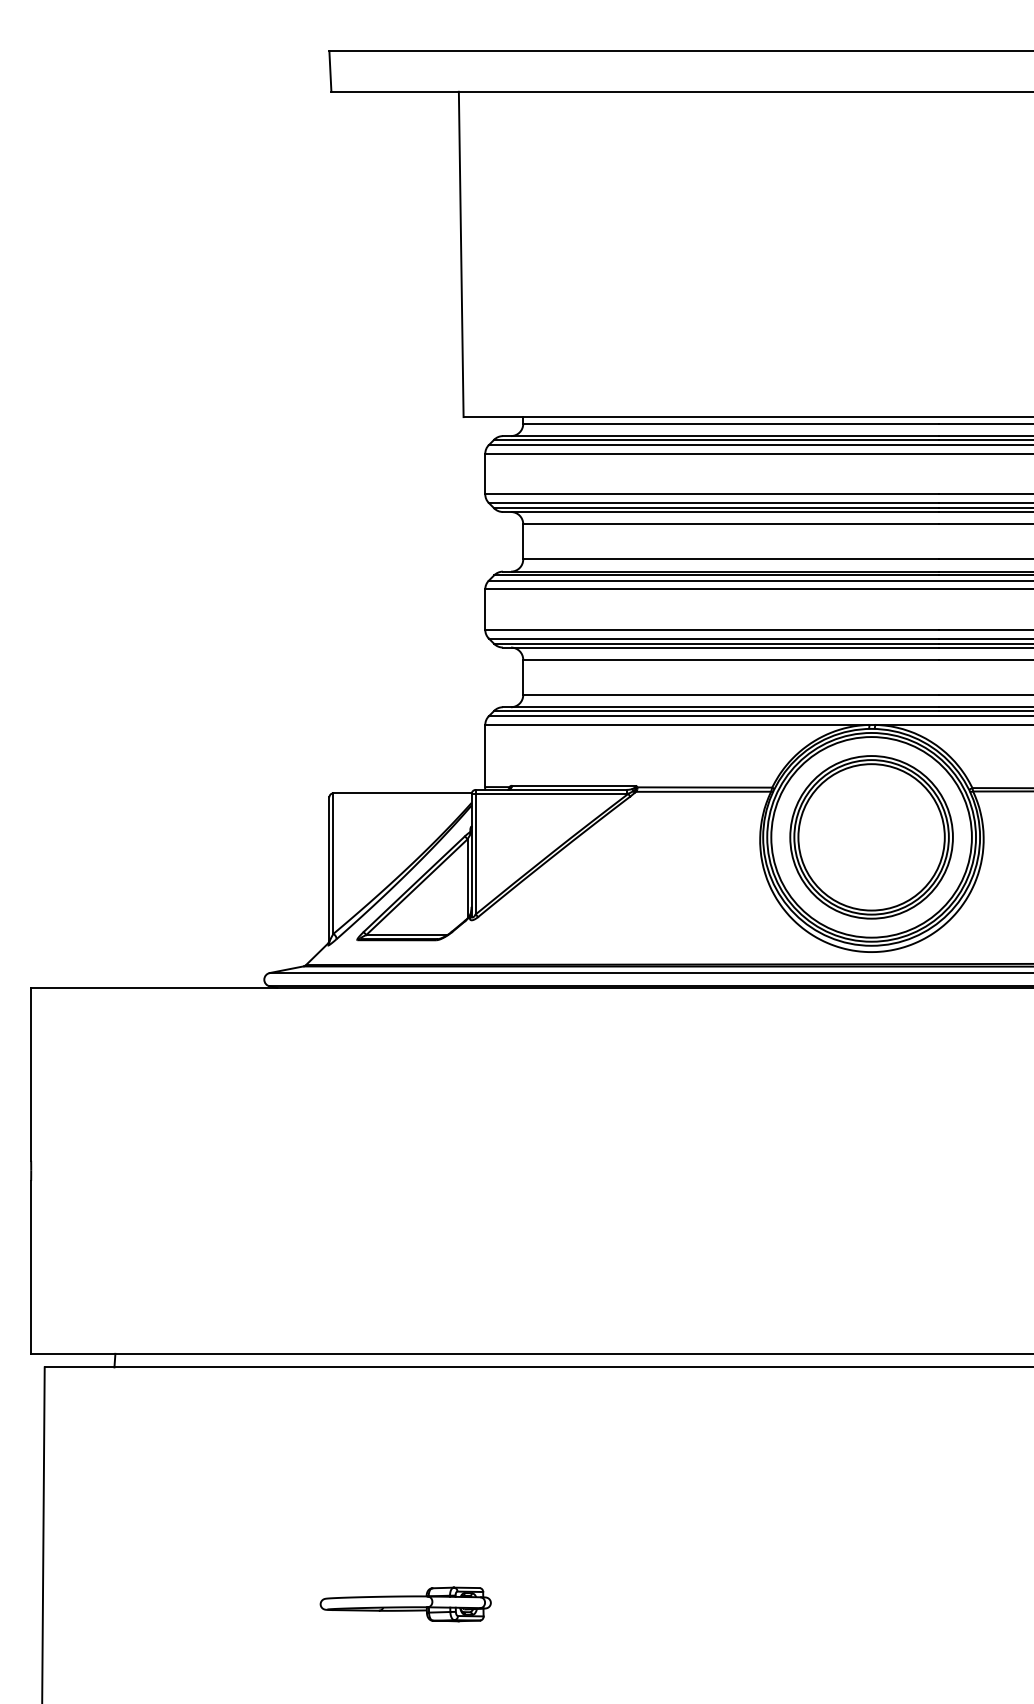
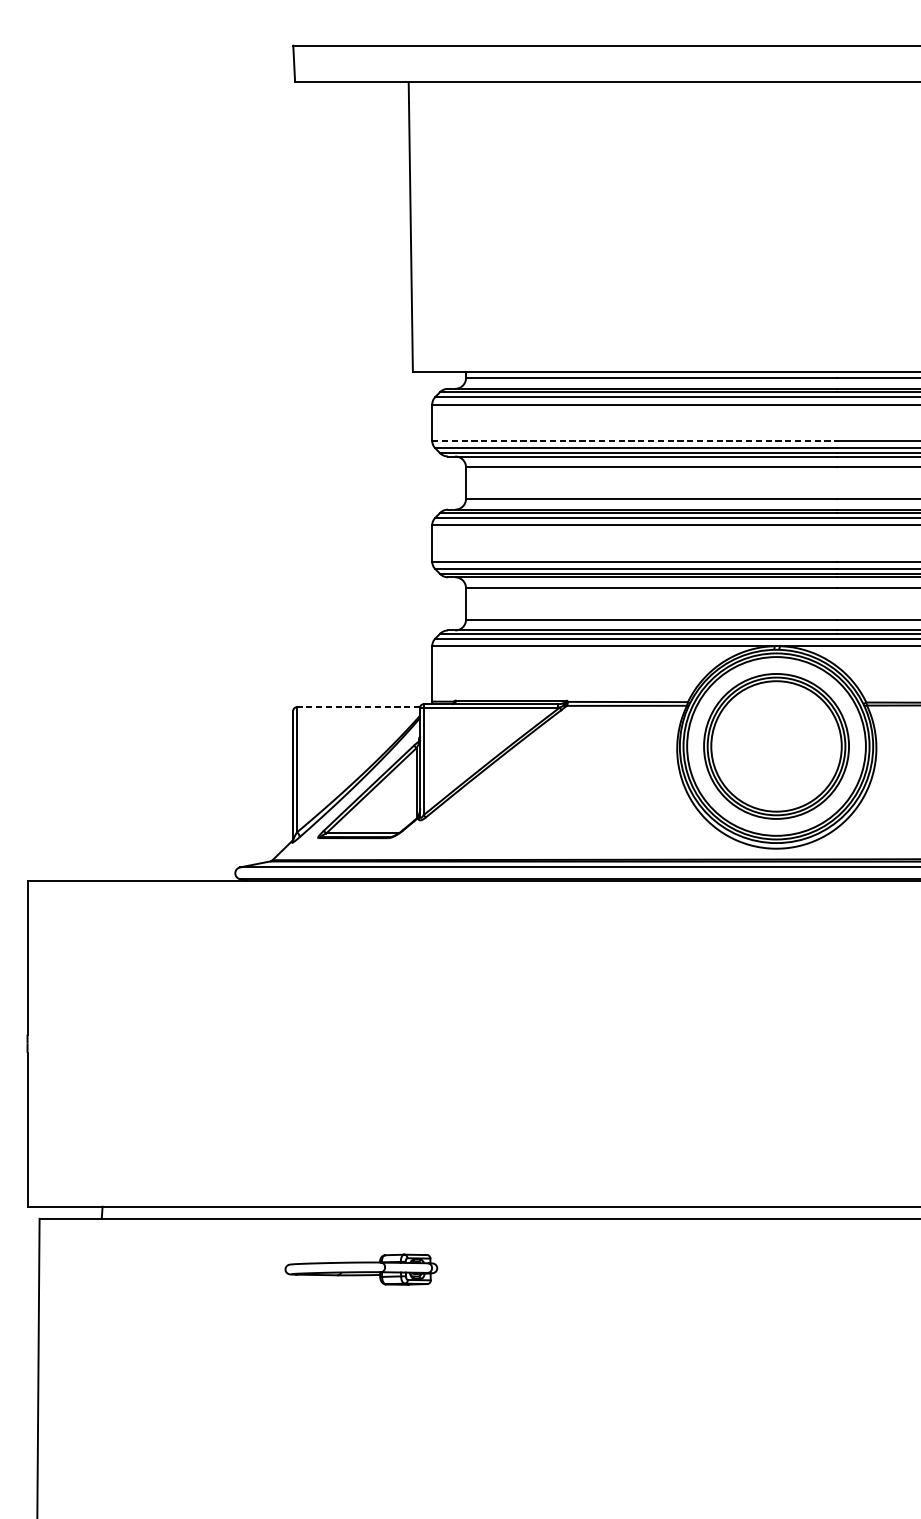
line: (712, 494) -> (634, 440), solid -> dashed
line: (402, 793) -> (358, 707), solid -> dashed
part: (405, 1604) -> (361, 1269), moved

